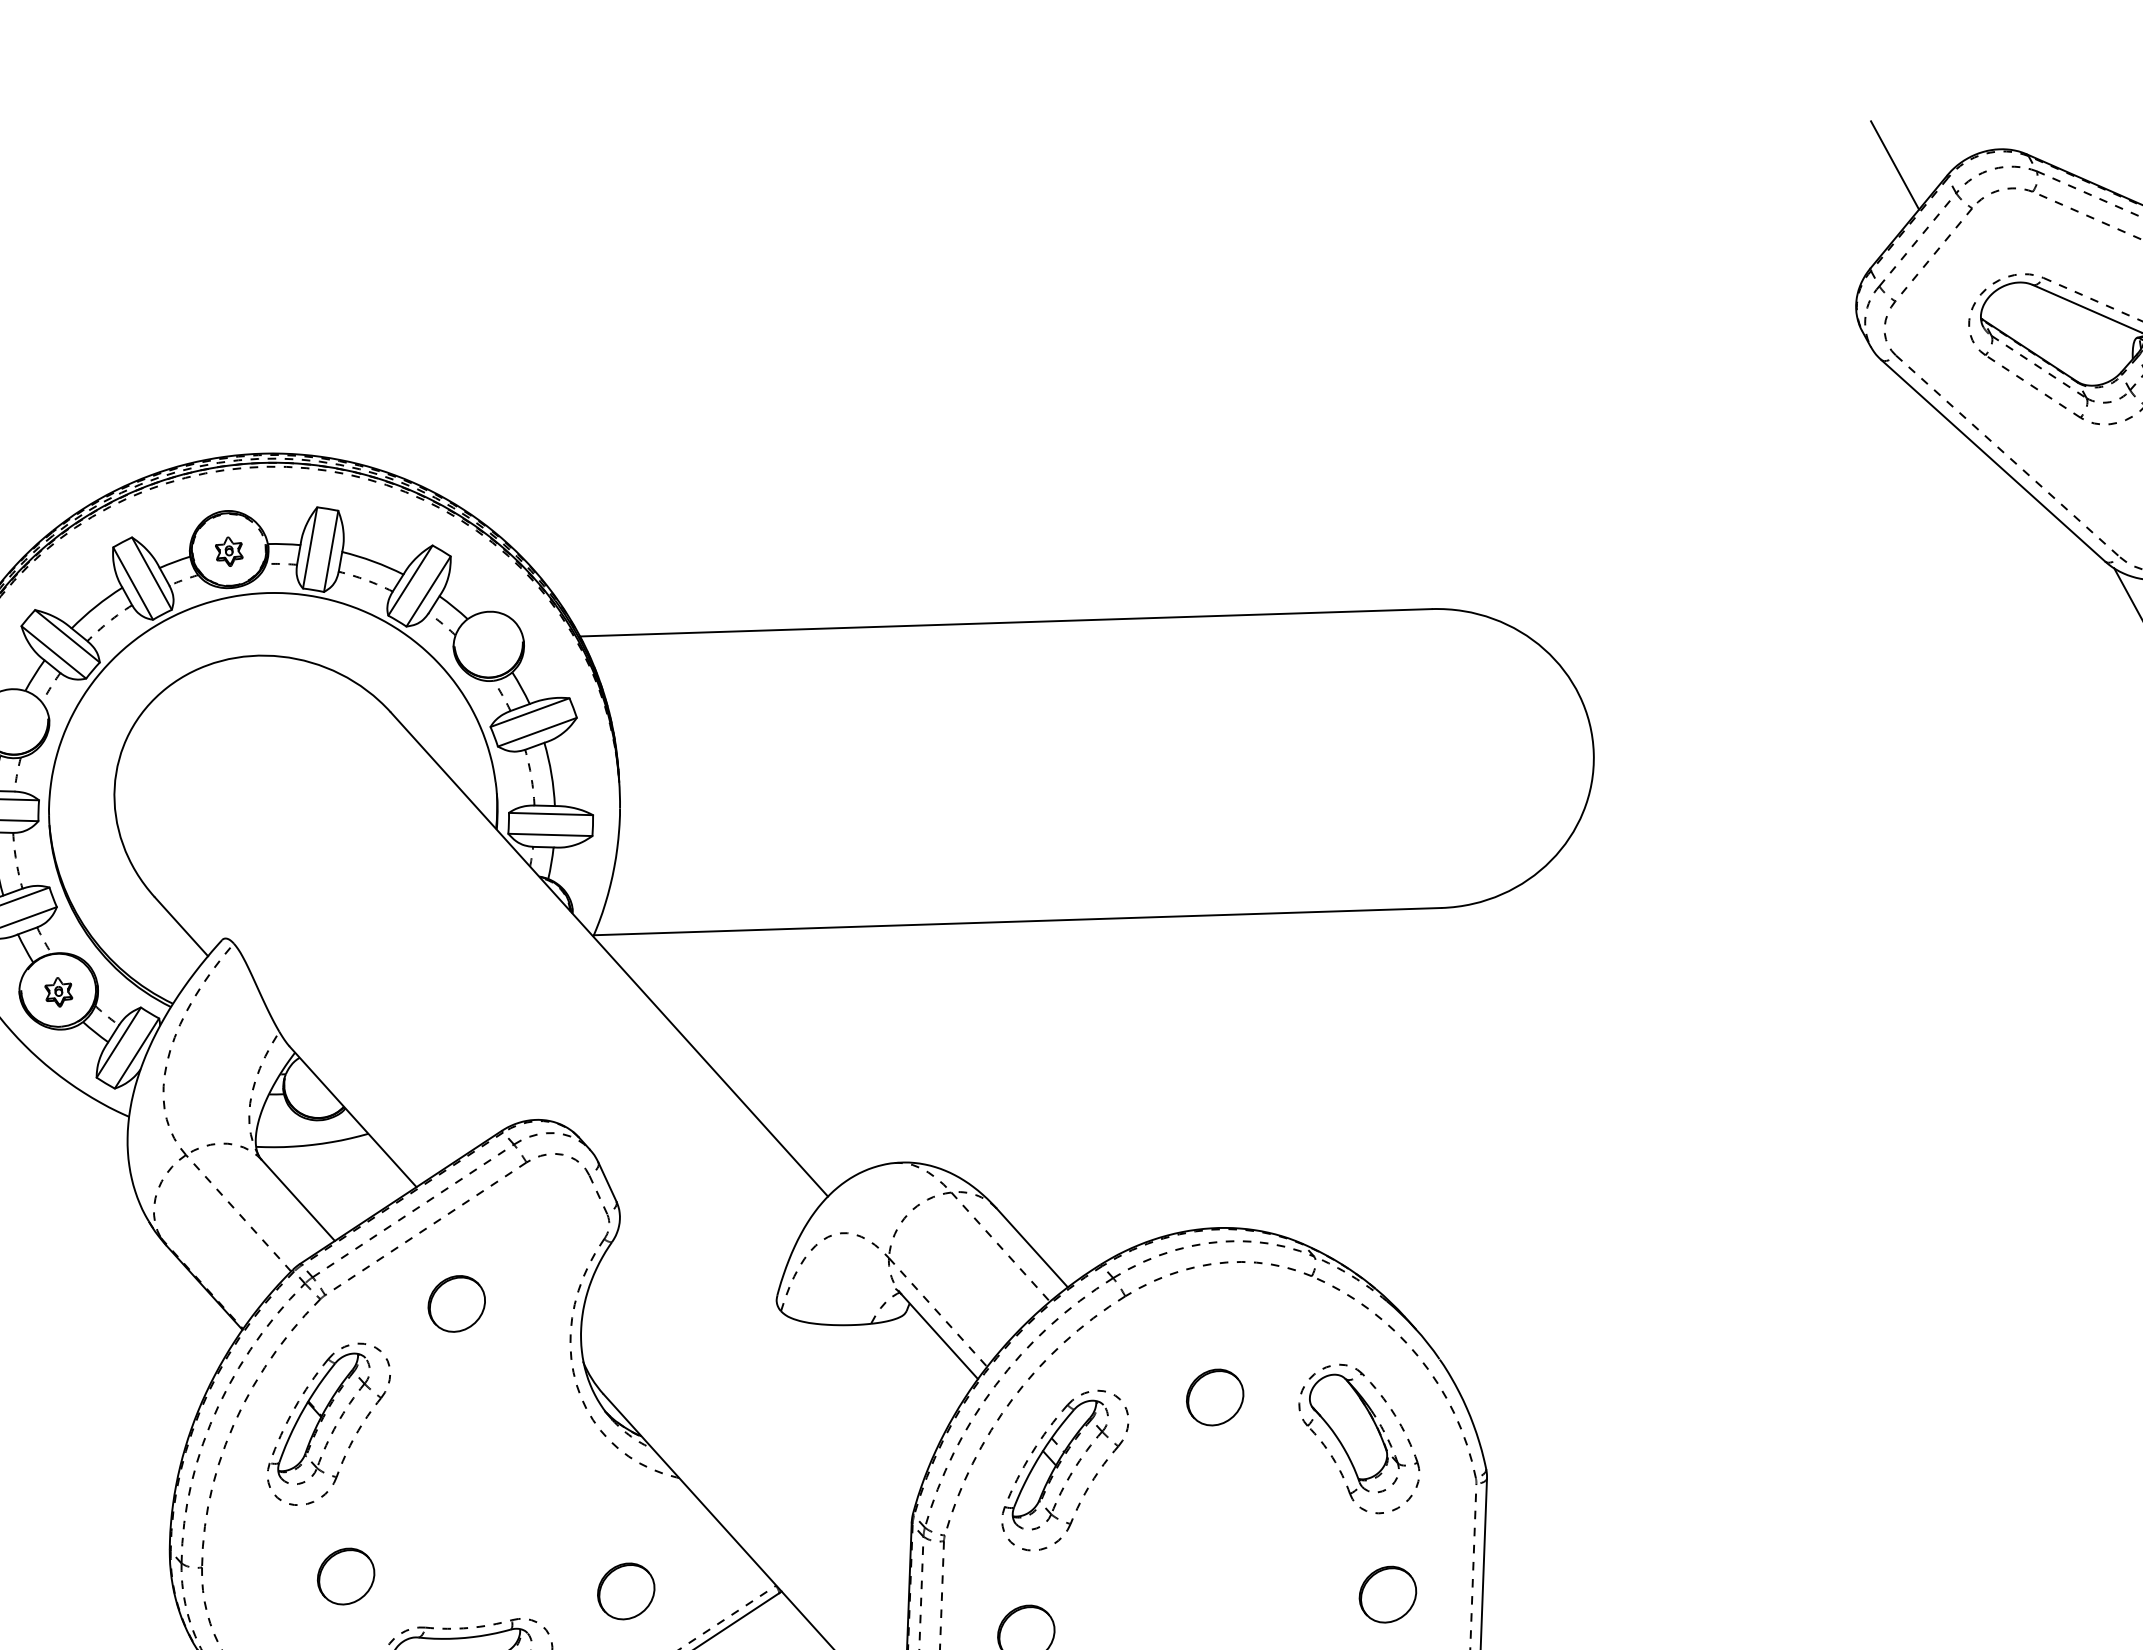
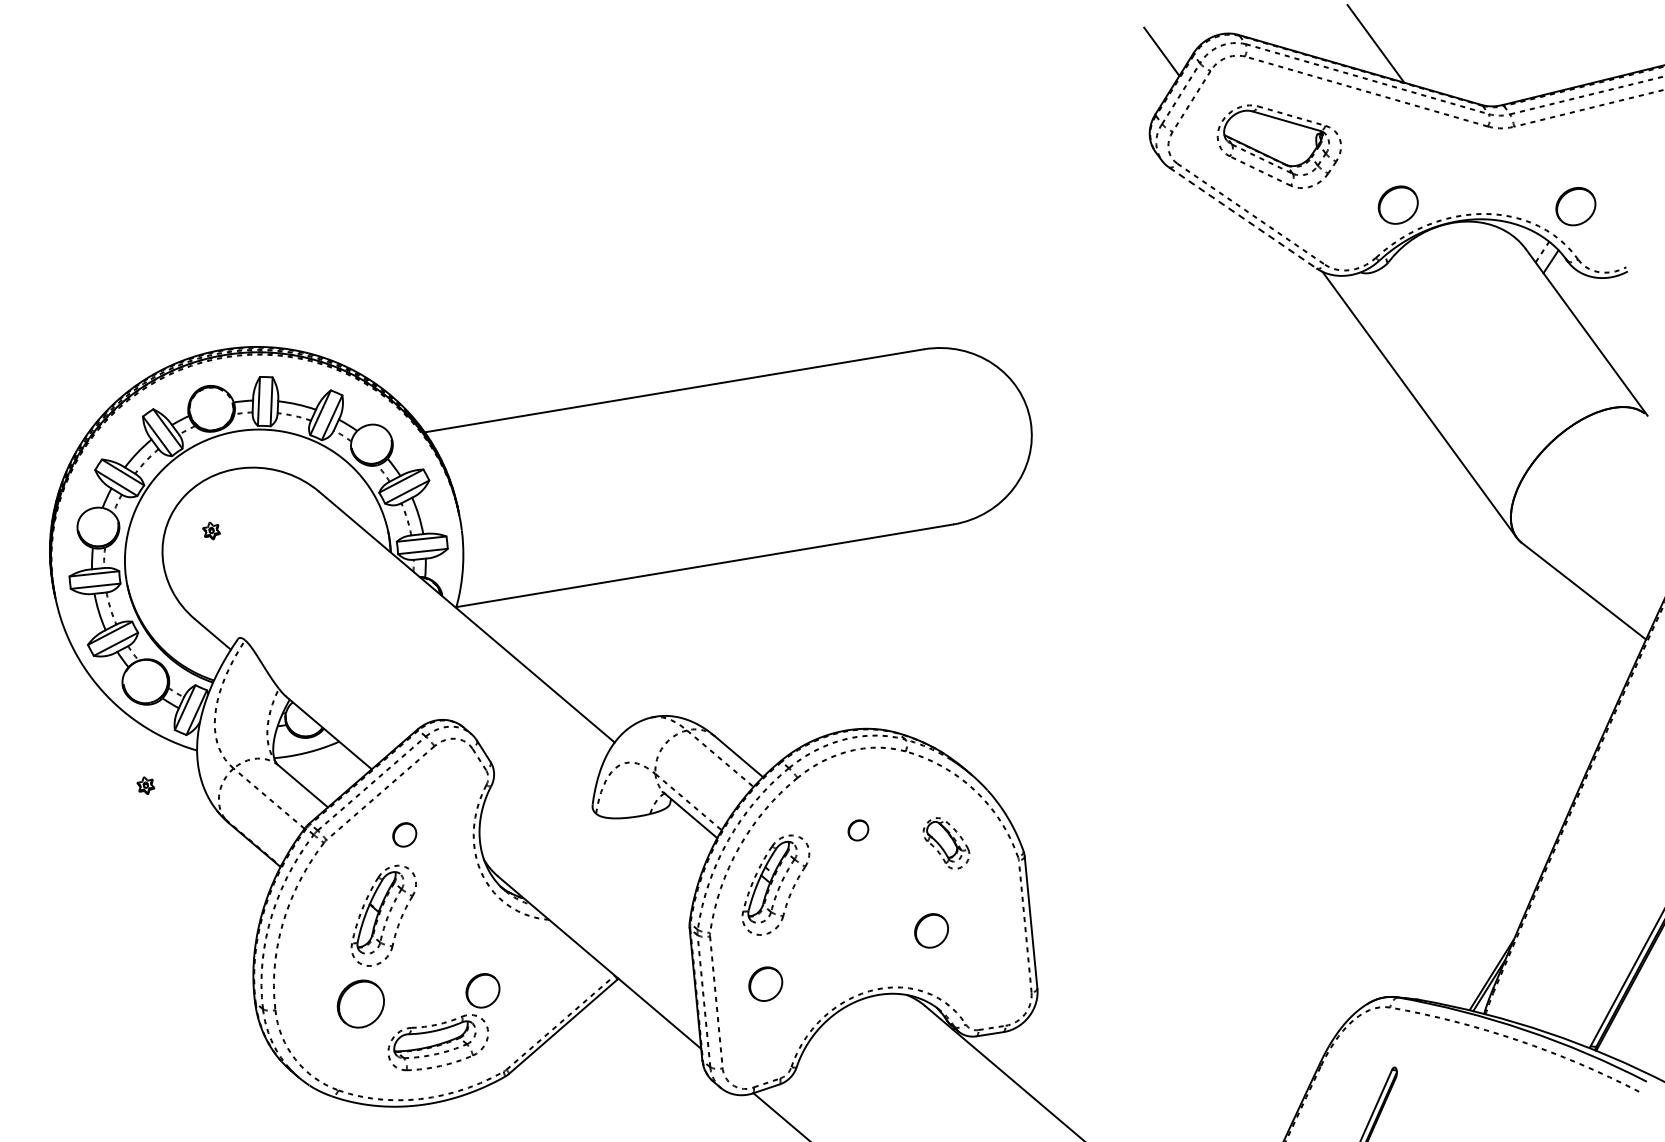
line: (1994, 461) -> (1243, 218), solid -> dashed
part: (229, 550) -> (211, 530), moved
part: (58, 991) -> (145, 785), moved
part: (456, 1303) -> (404, 834), size x0.7
part: (1215, 1397) -> (858, 830), size x0.6
part: (328, 1423) -> (383, 915), moved
part: (1359, 1438) -> (946, 843), size x0.6
part: (345, 1575) -> (360, 1003), size x1.4
part: (625, 1590) -> (482, 990), moved
part: (1387, 1593) -> (931, 930), moved

